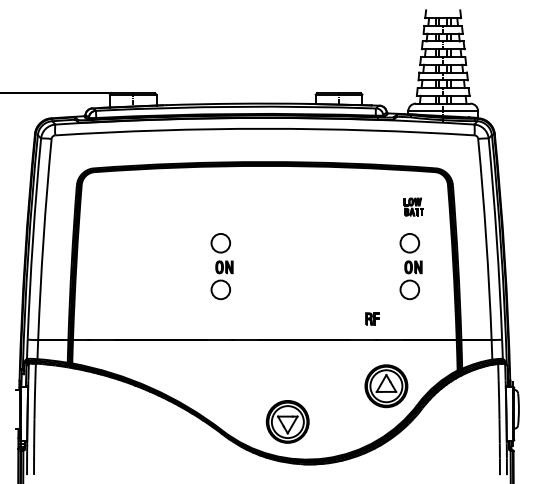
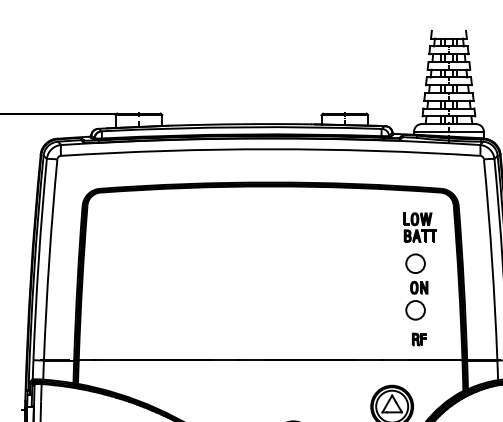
part: (413, 206) -> (419, 226), size x1.67
part: (221, 266) -> (227, 286), removed
part: (372, 318) -> (419, 338), moved

